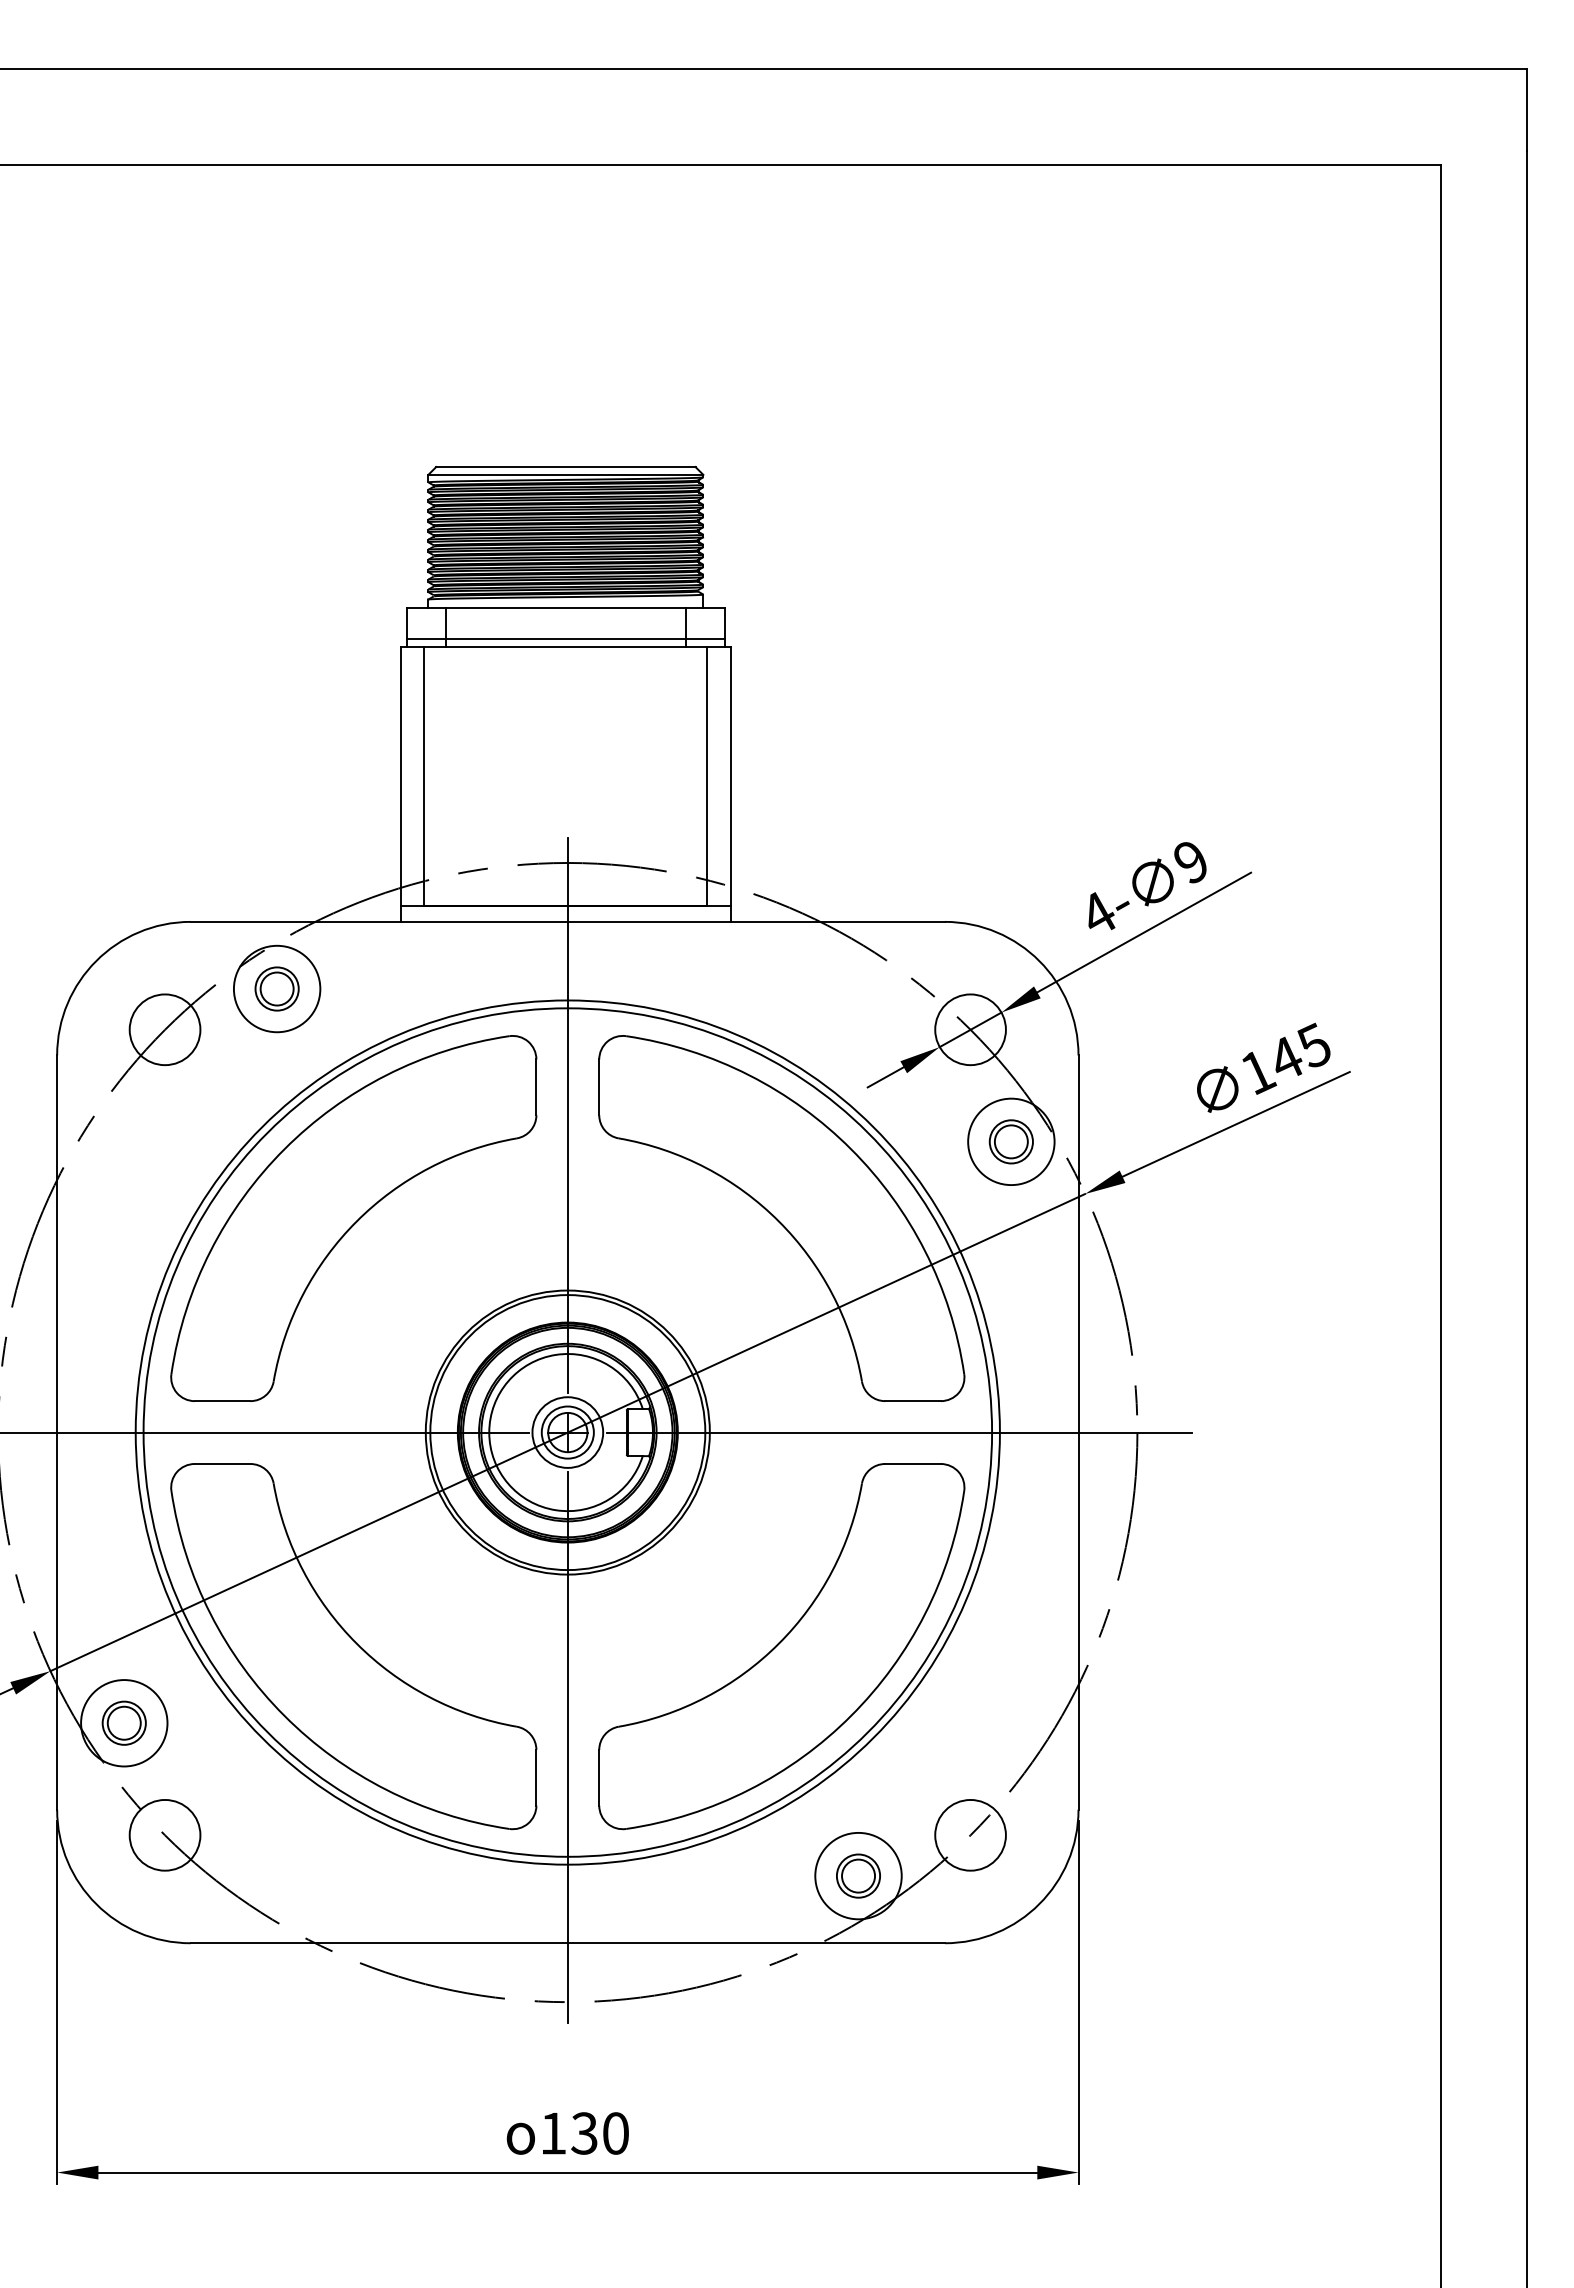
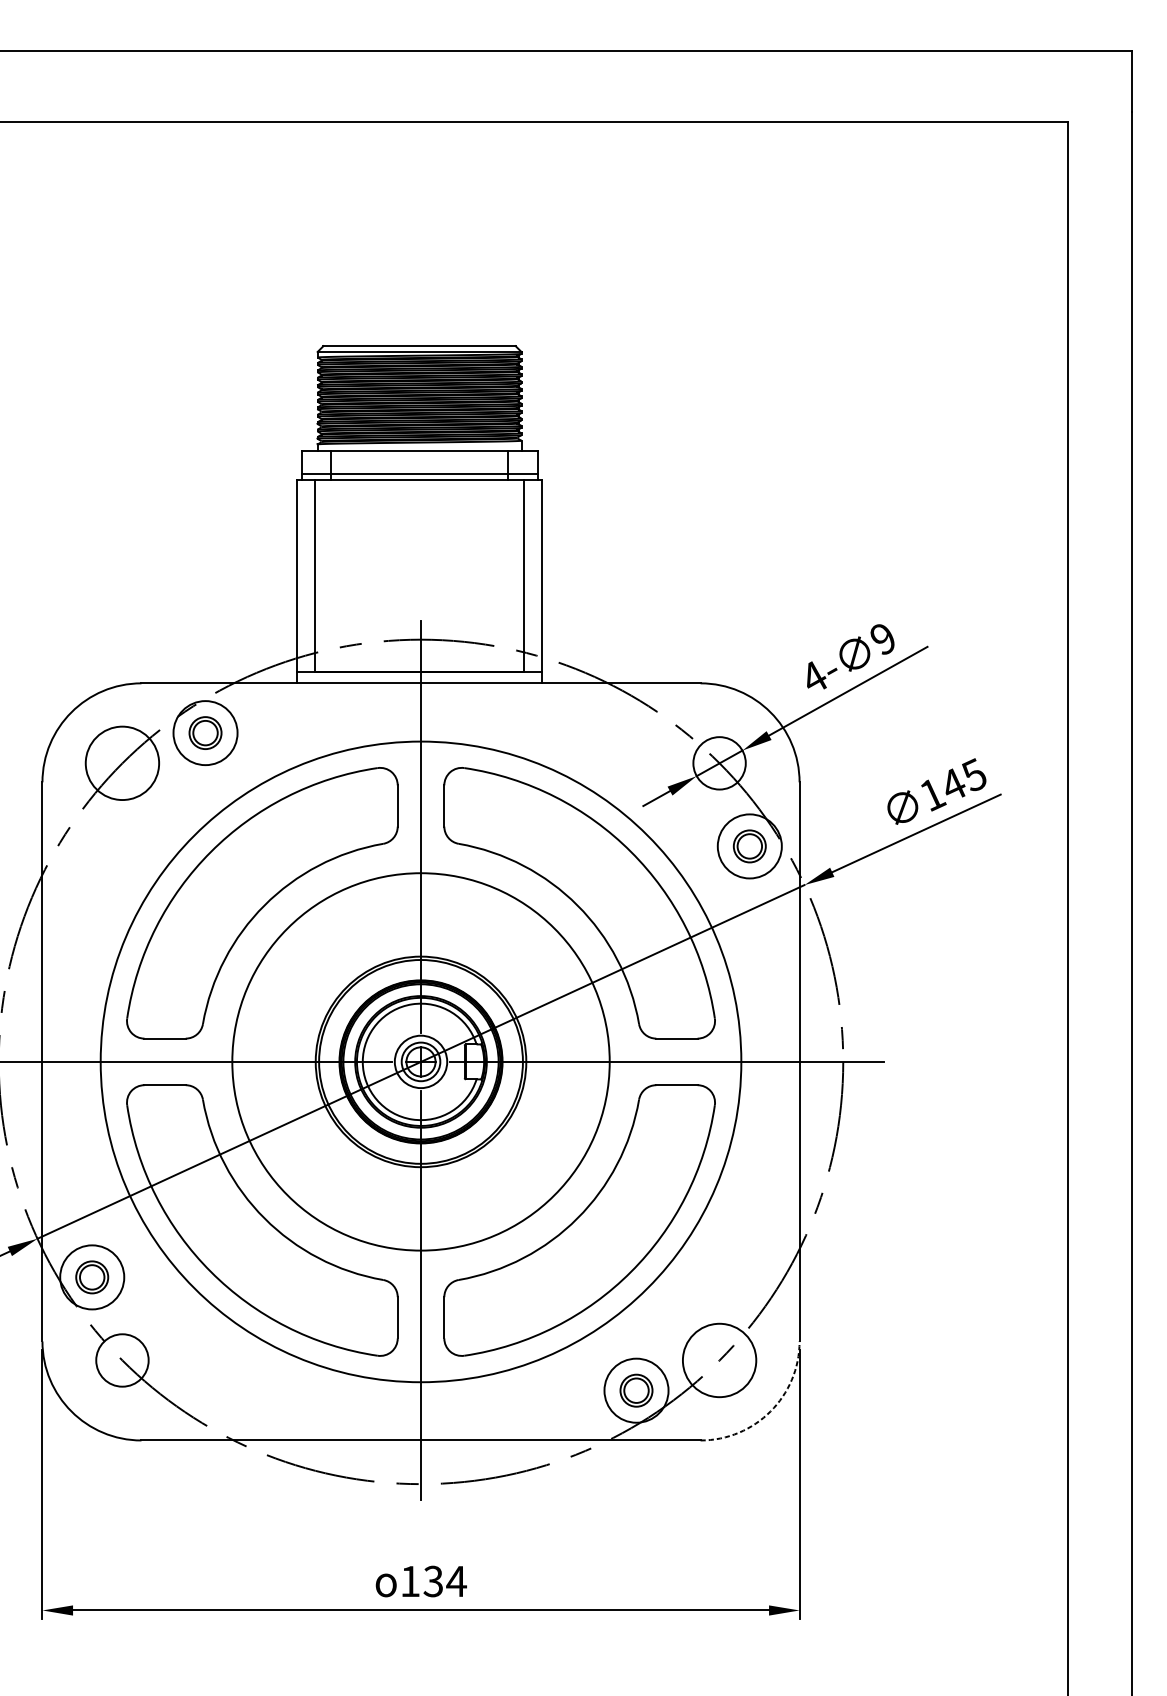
circle: (164, 1029) -> (122, 763), size x1.4
circle: (567, 1432) -> (420, 1061), size x0.6
circle: (970, 1834) -> (719, 1359), size x1.4
arc: (1039, 1904) -> (770, 1411), solid -> dashed
text: (615, 2133) -> (456, 1581), 130 -> 134

